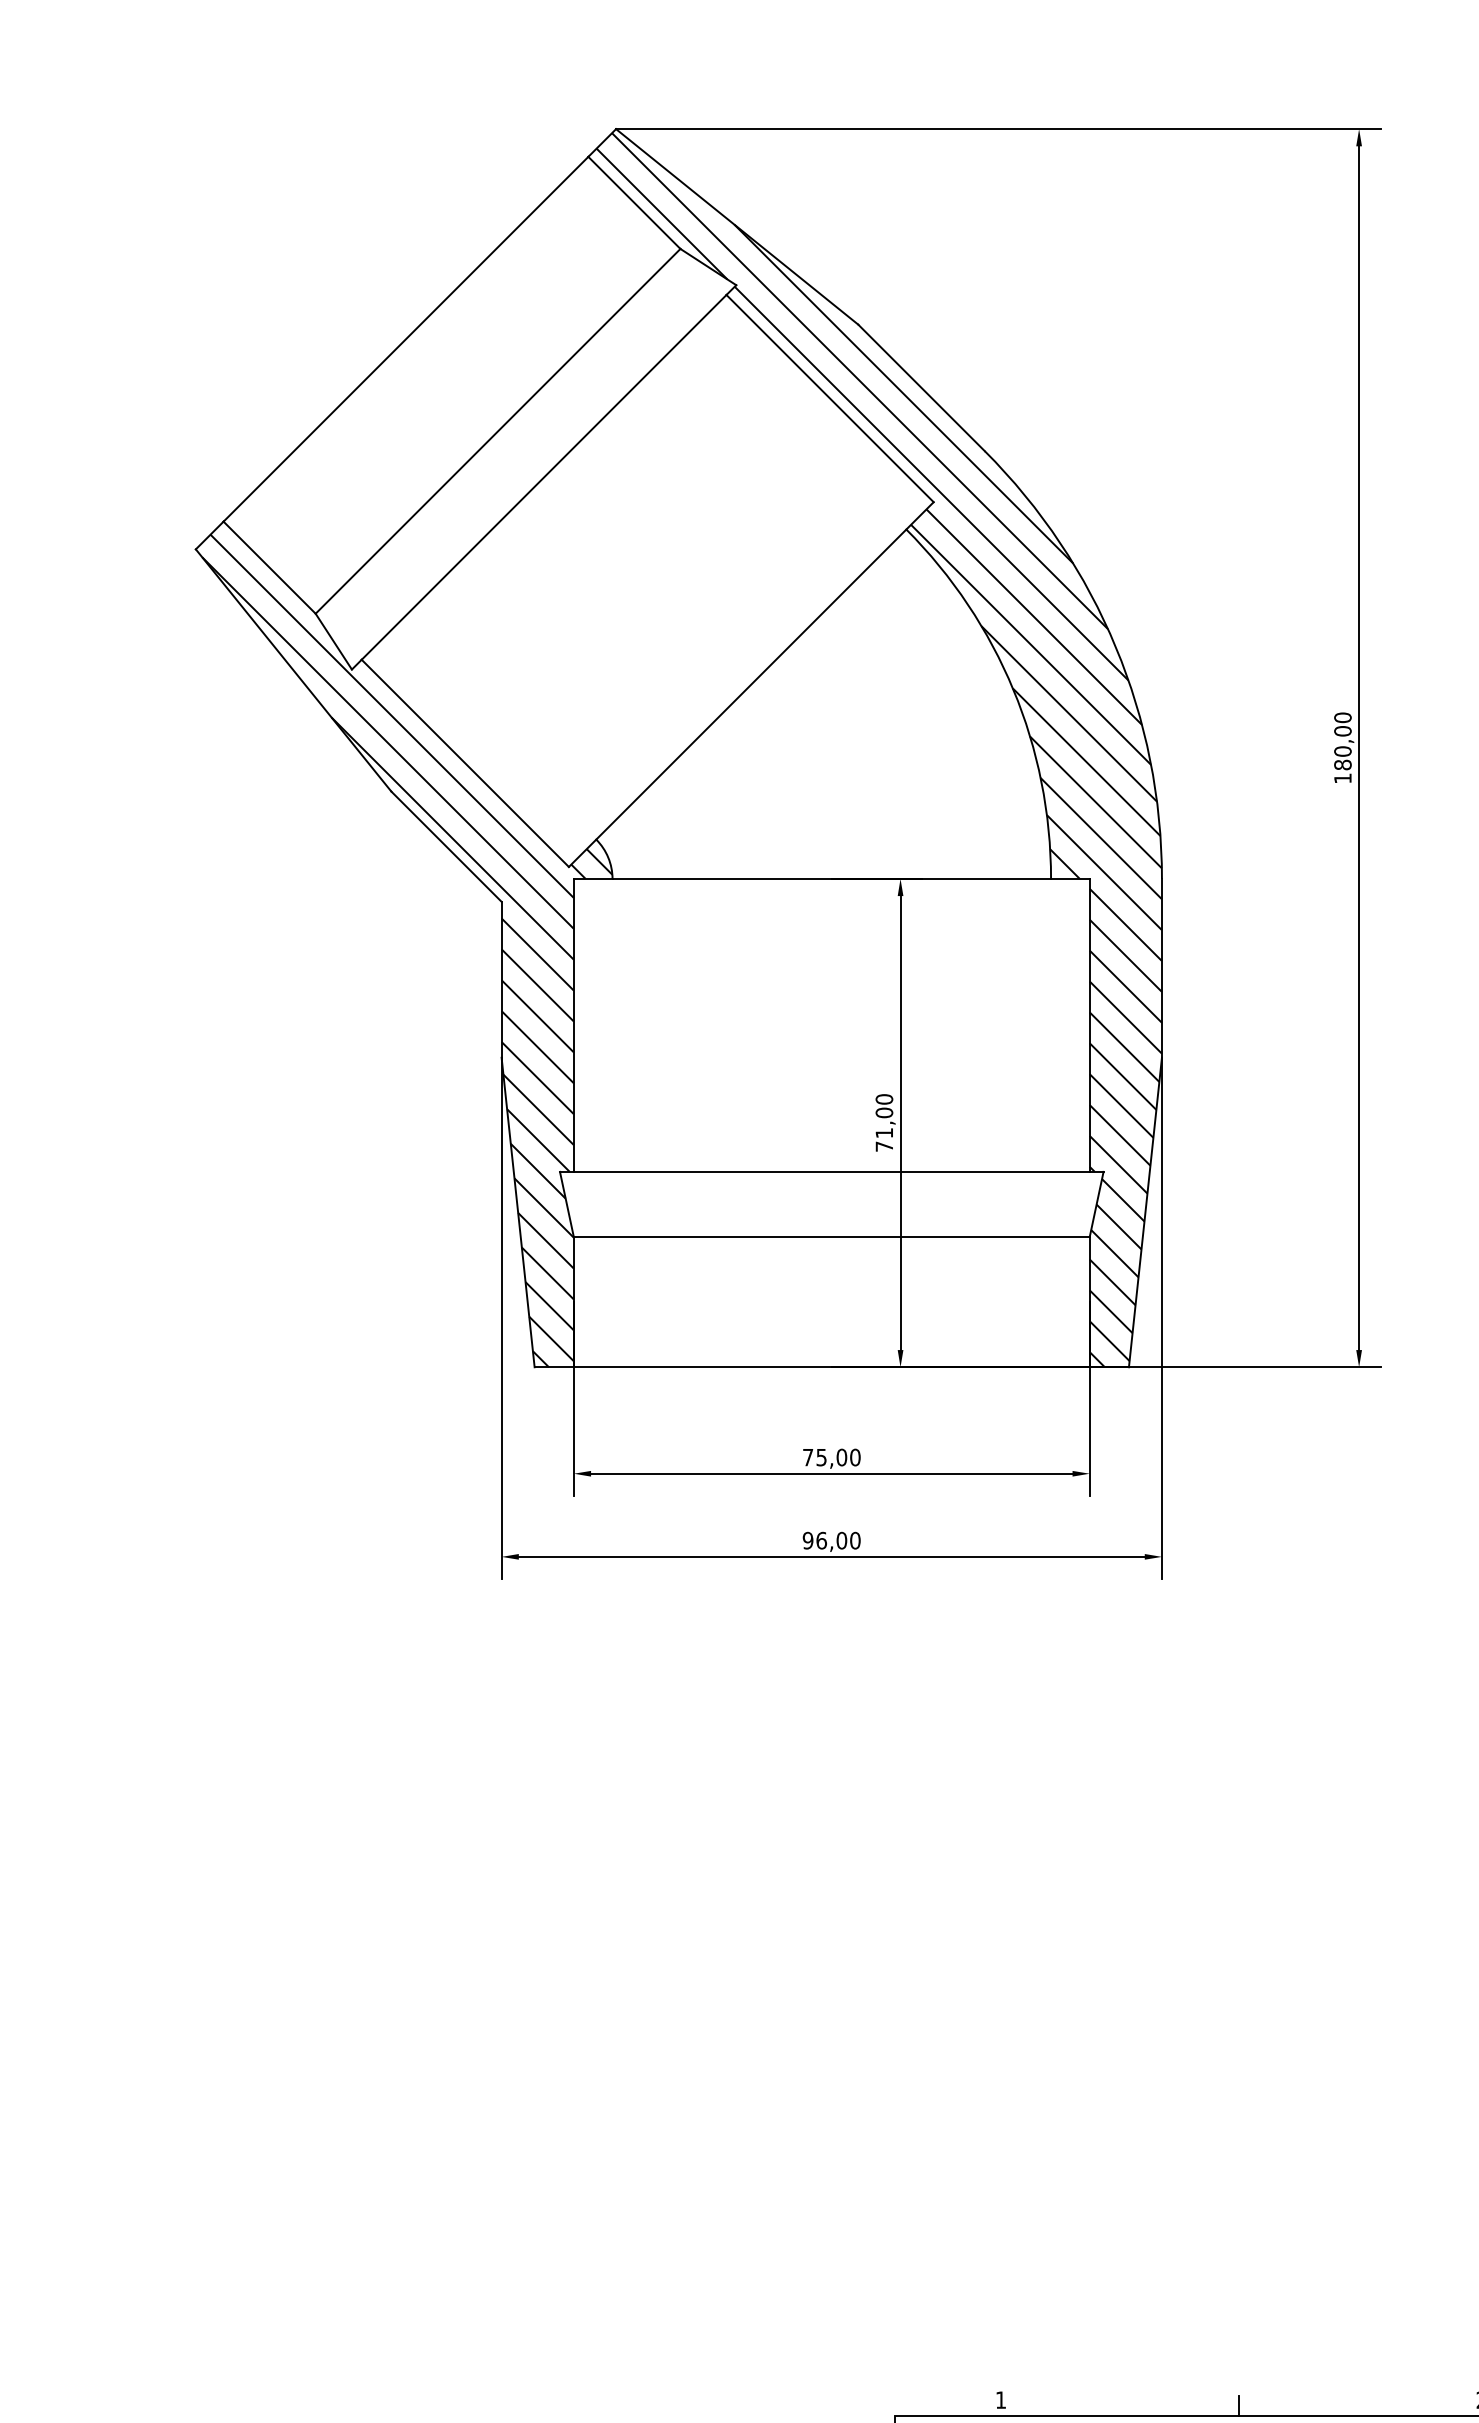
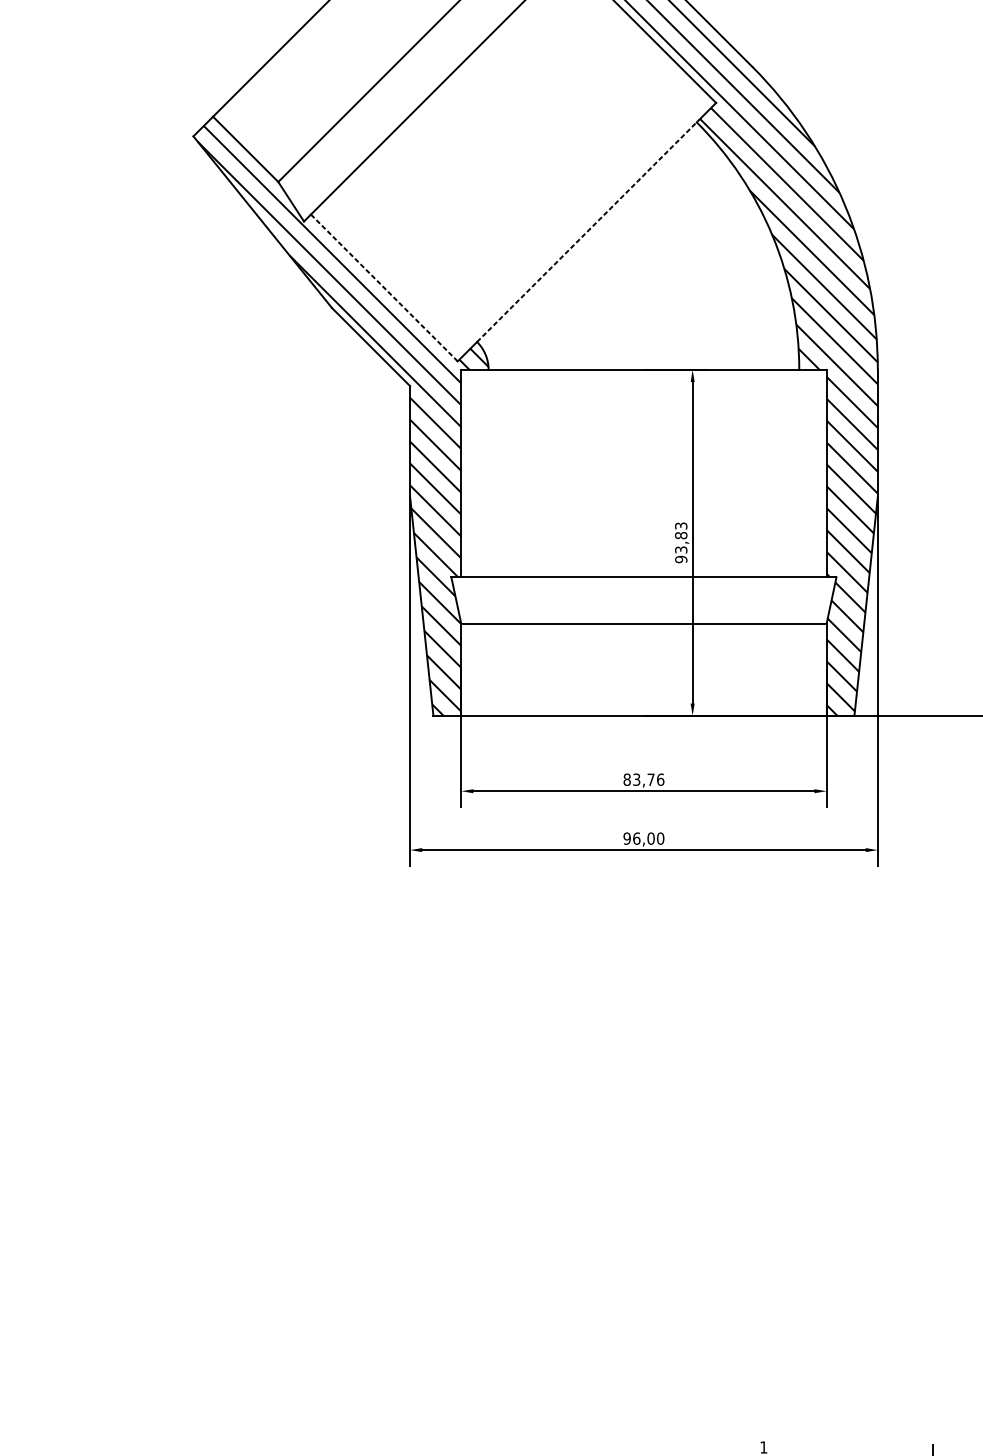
line: (751, 684) -> (587, 232), solid -> dashed
line: (465, 763) -> (384, 288), solid -> dashed
text: (884, 1122) -> (681, 542), 71,00 -> 93,83
text: (831, 1457) -> (643, 779), 75,00 -> 83,76

